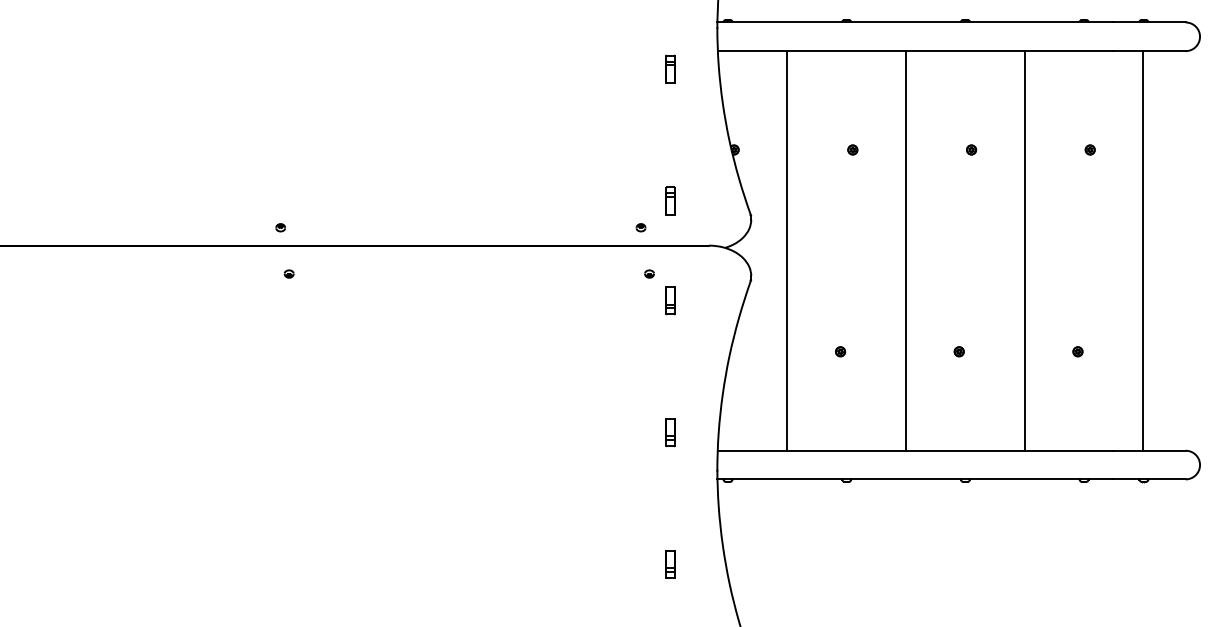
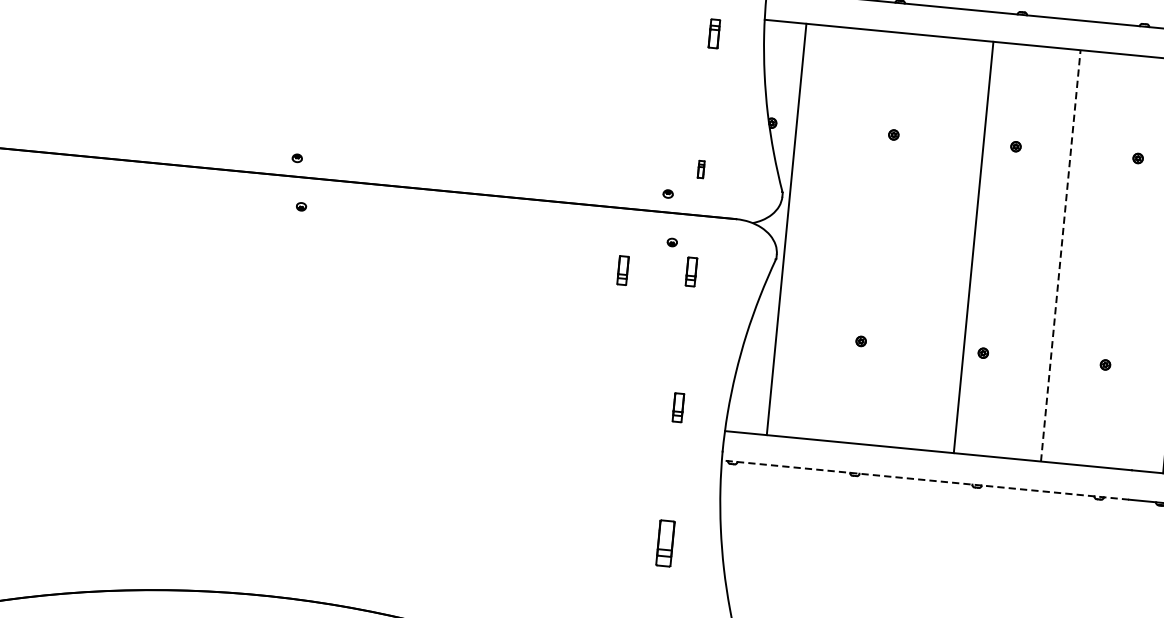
part: (670, 200) -> (701, 168), size x0.6
line: (787, 250) -> (786, 229), moved
line: (906, 250) -> (974, 247), moved
line: (1024, 250) -> (1060, 255), solid -> dashed
part: (604, 305) -> (622, 270), added
line: (915, 479) -> (925, 480), solid -> dashed
part: (670, 564) -> (665, 543), size x1.6

